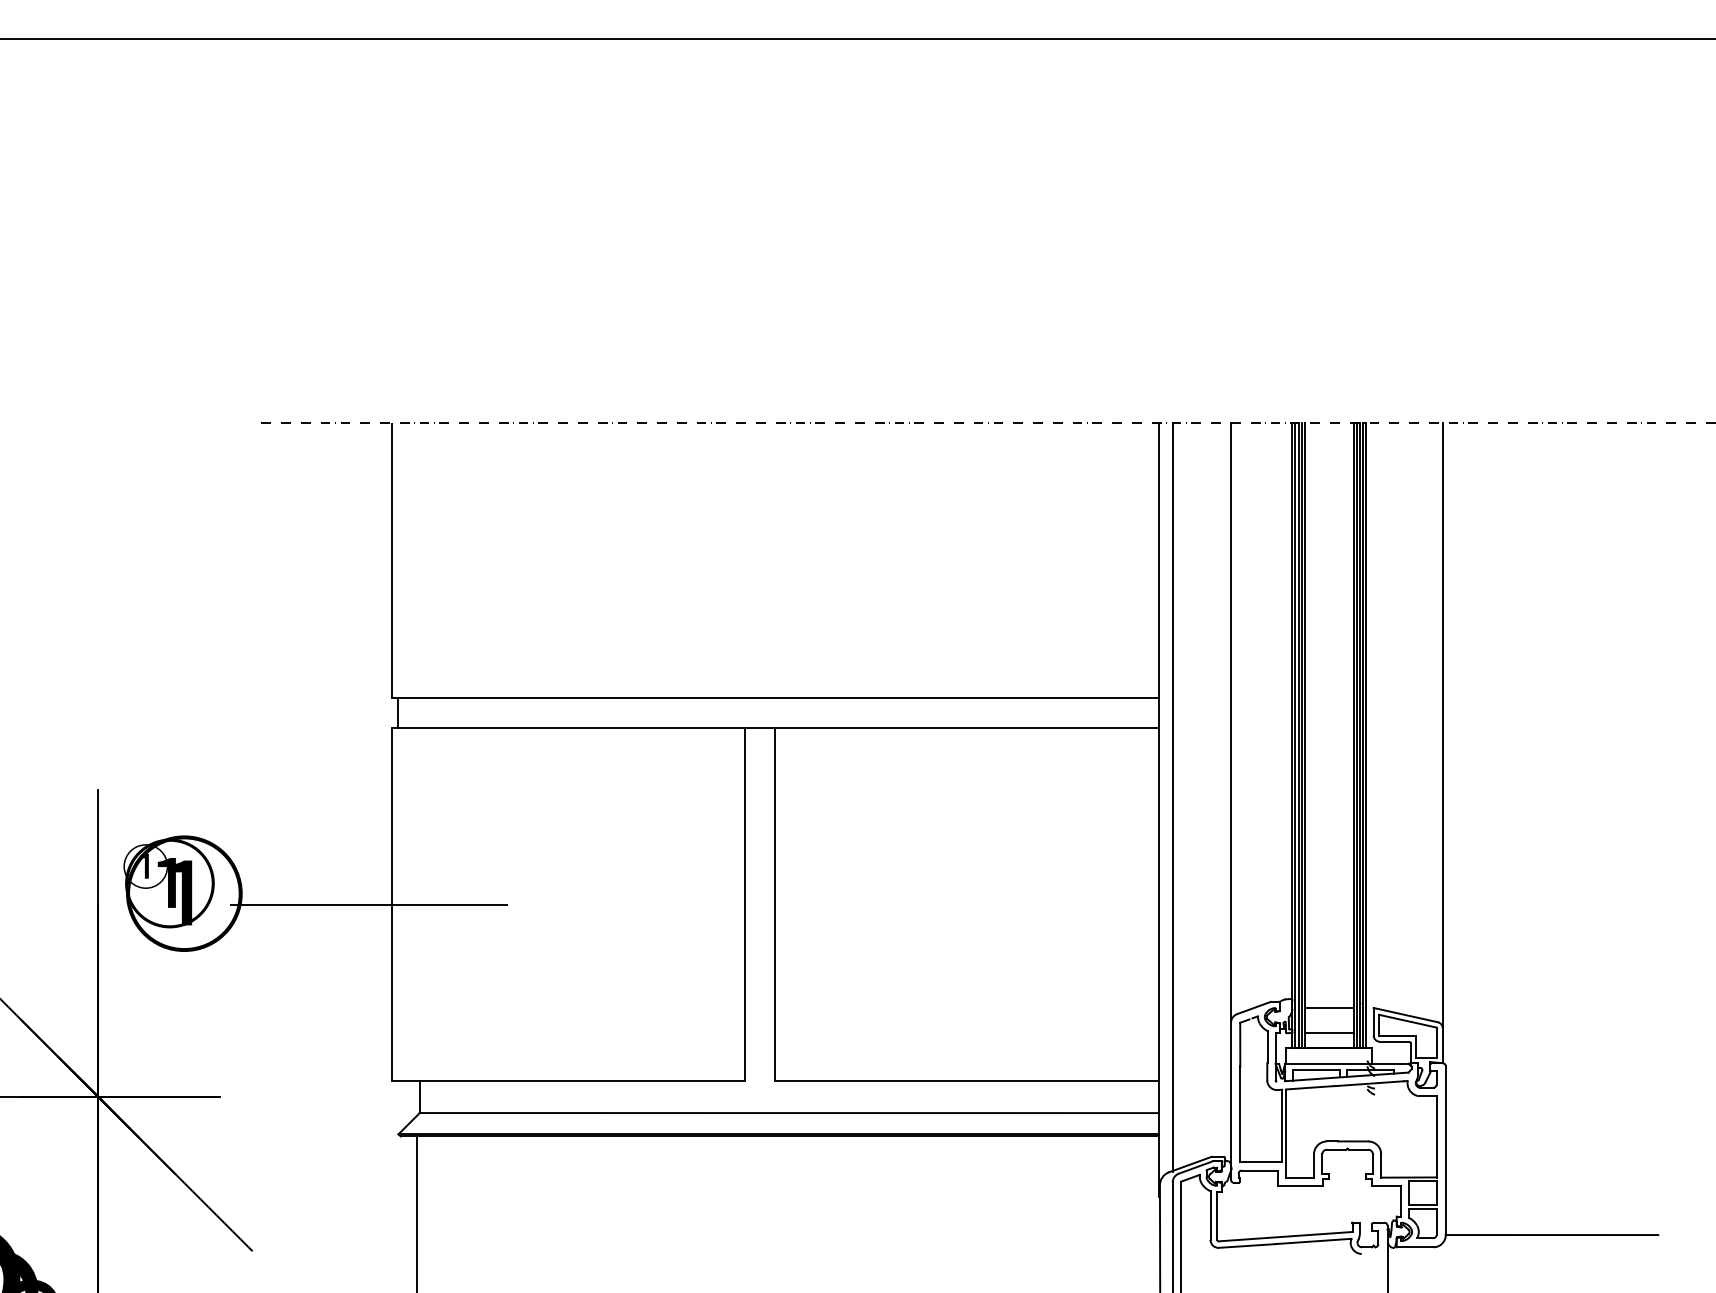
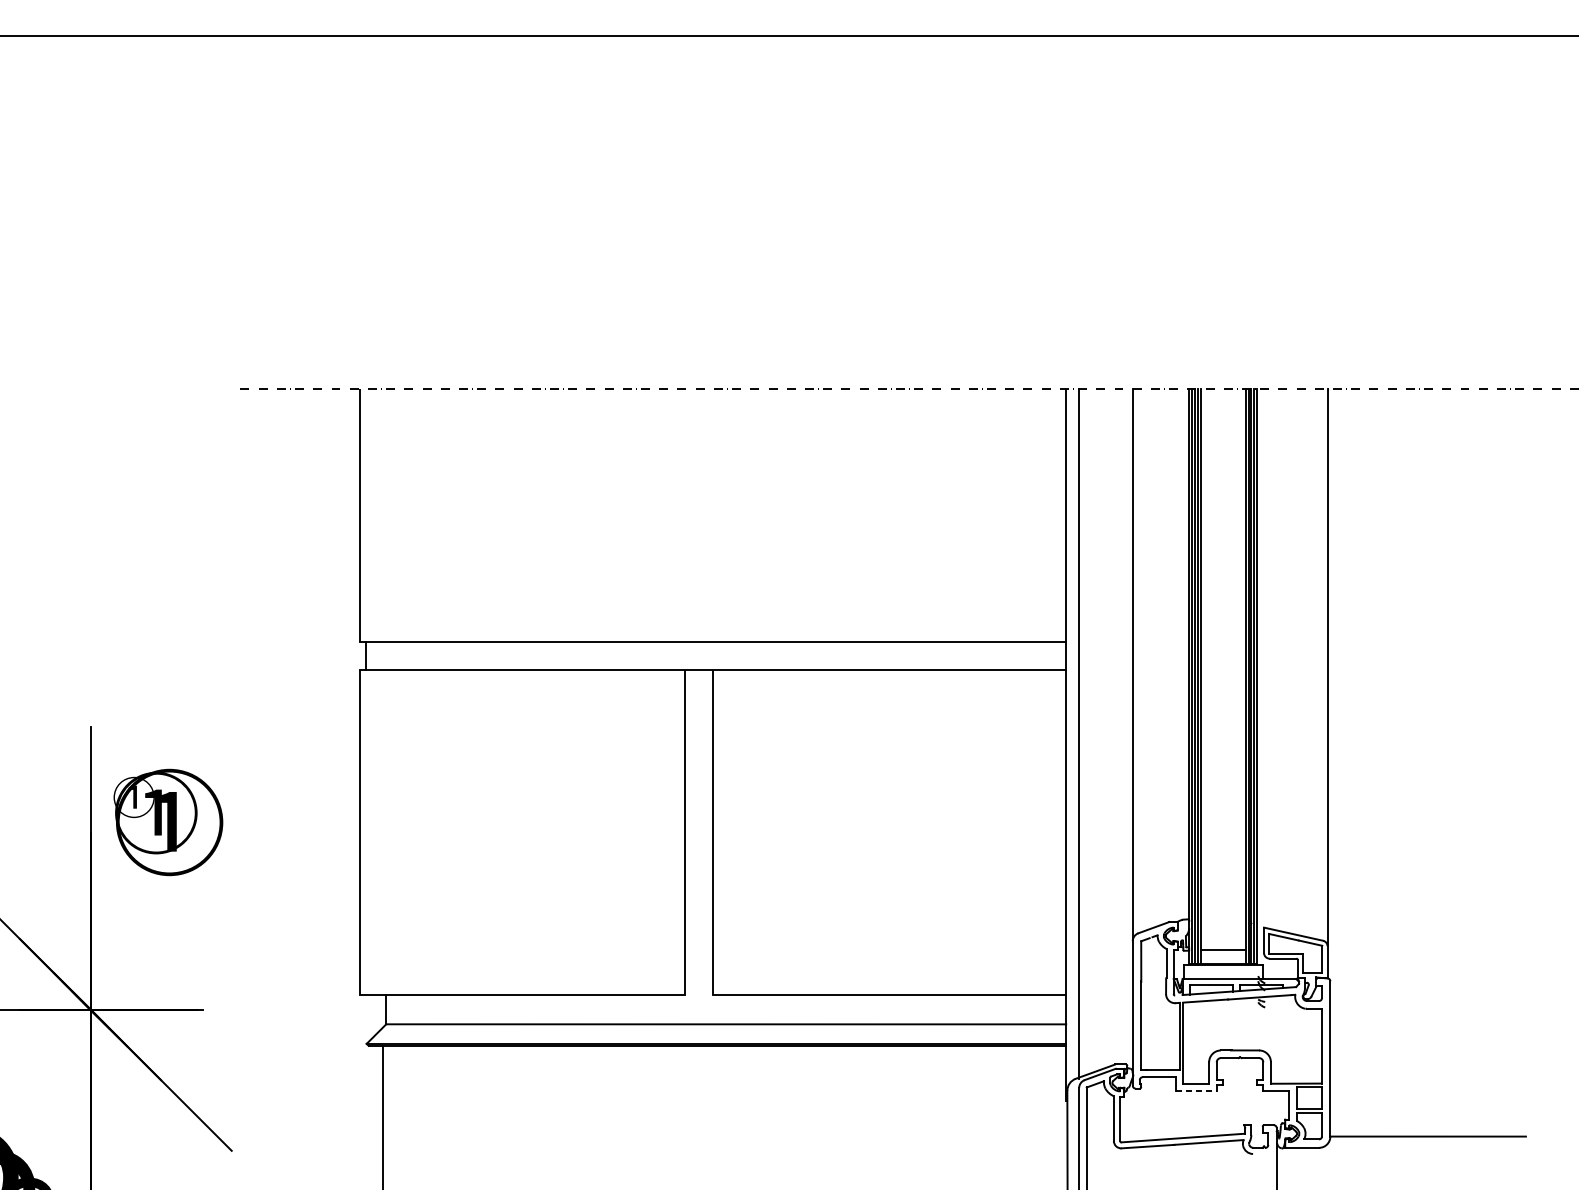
line: (369, 904) -> (339, 832), removed
line: (1328, 1007) -> (1222, 927), removed
line: (1300, 1185) -> (1196, 1090), solid -> dashed

